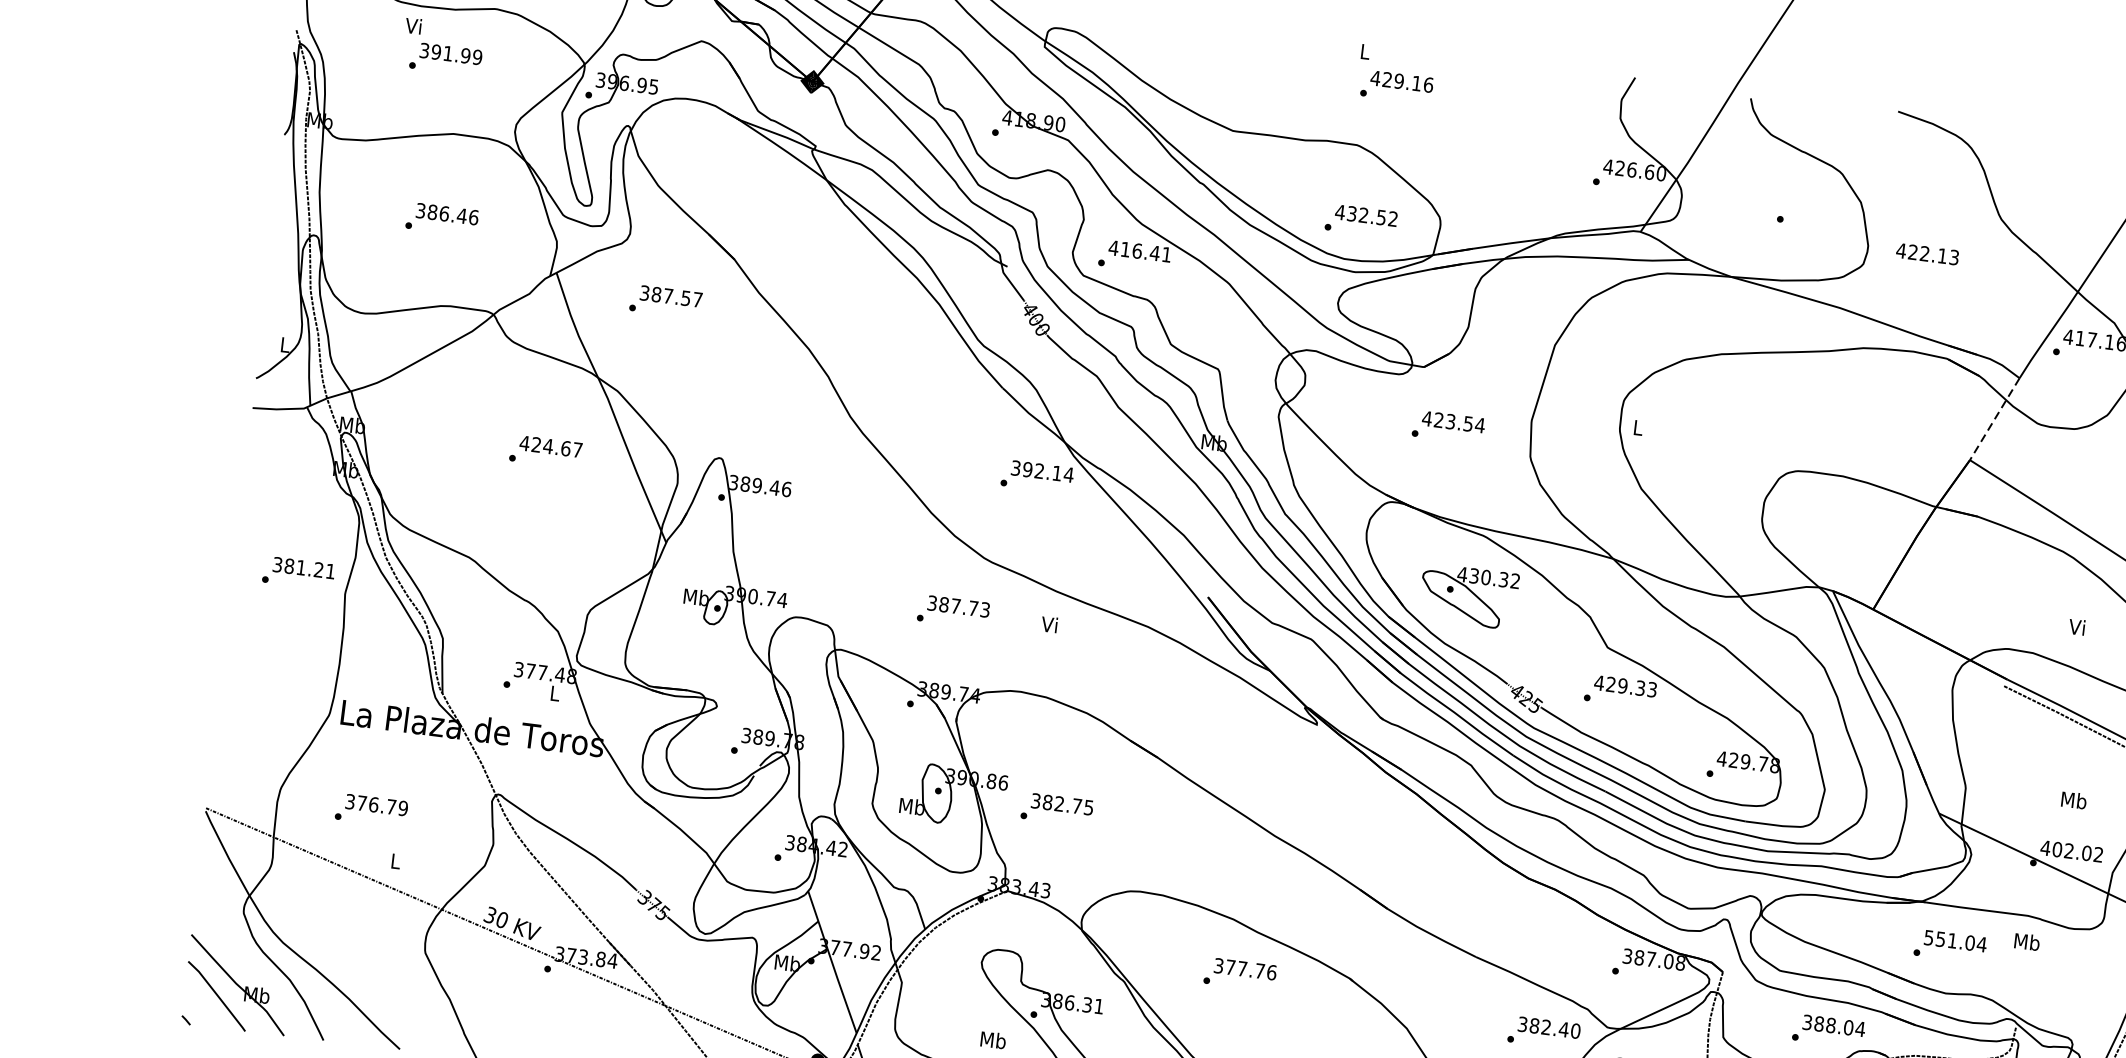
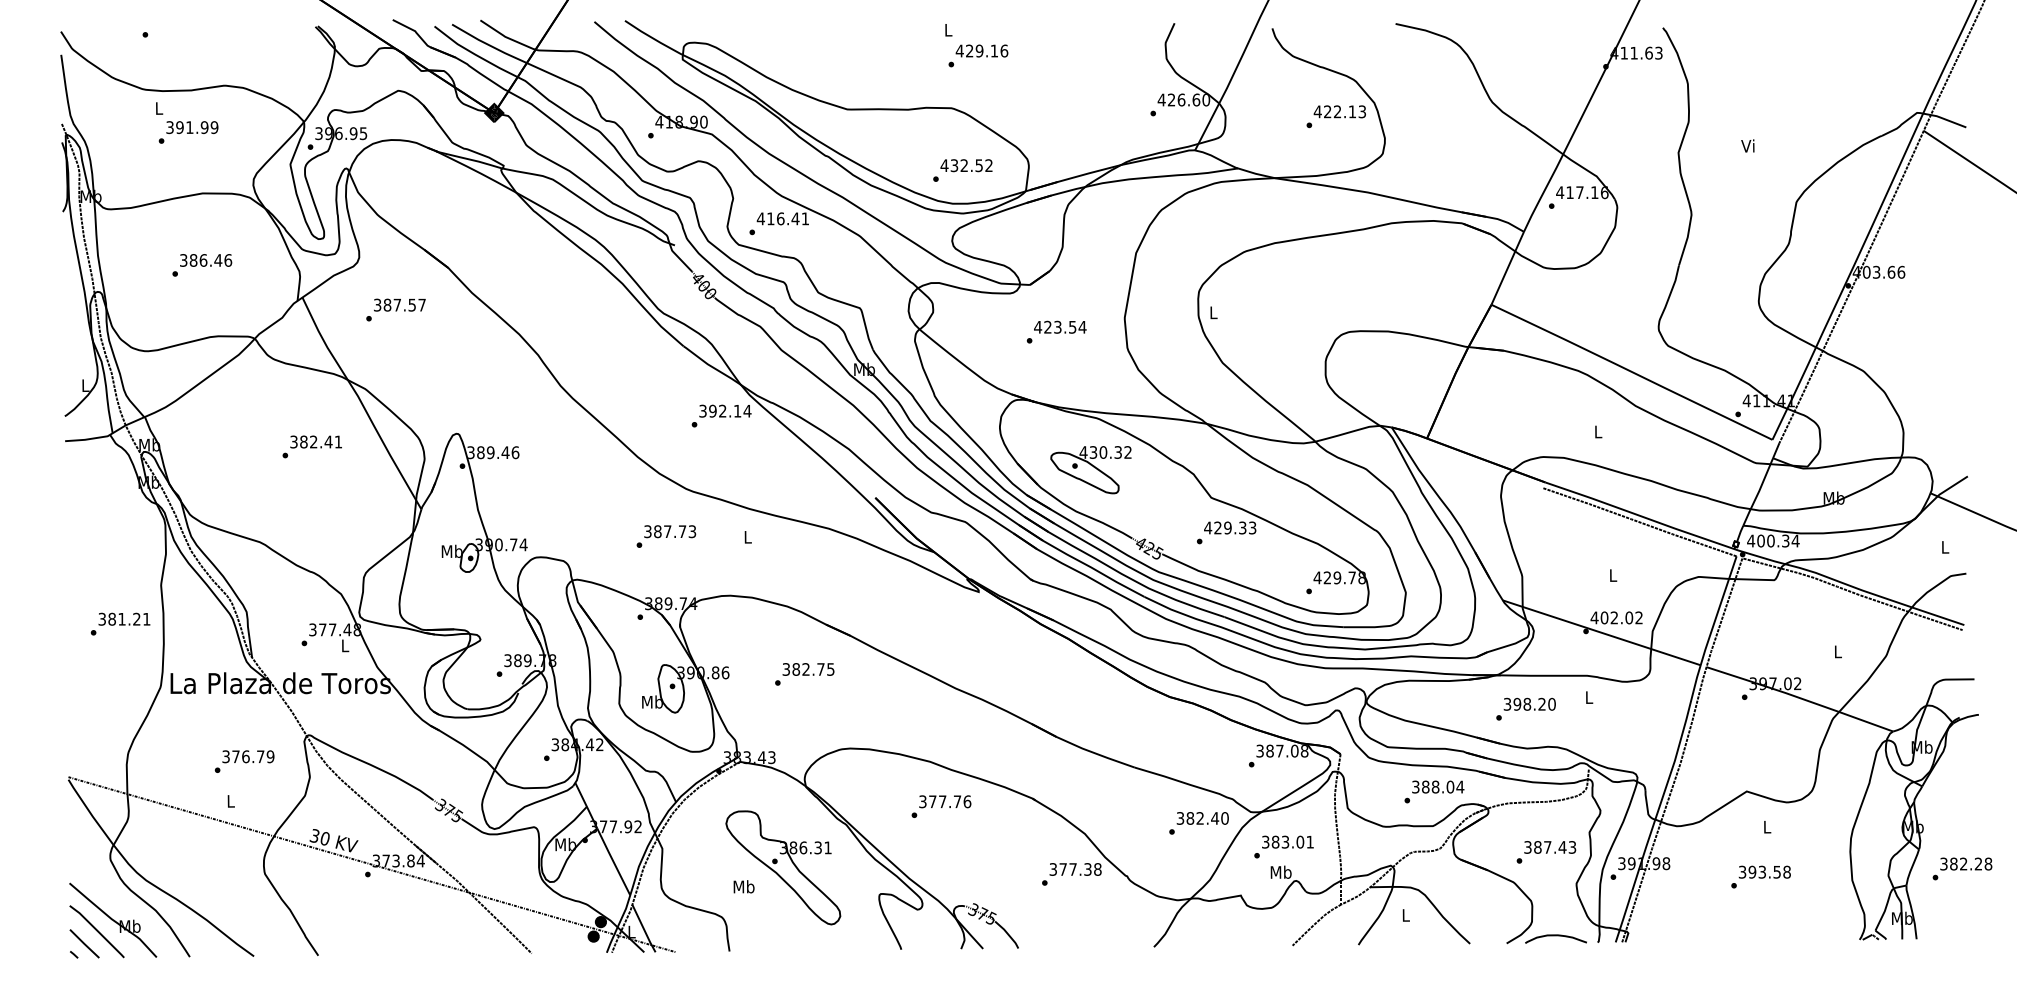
text: (412, 24) -> (157, 107), Vi -> L
text: (1927, 253) -> (1339, 111), moved
line: (1994, 419) -> (1507, 268), dashed -> solid
text: (550, 446) -> (315, 441), 424.67 -> 382.41
text: (298, 572) -> (120, 623), moved
text: (1048, 623) -> (746, 536), Vi -> L
text: (2077, 626) -> (1597, 431), Vi -> L
text: (2073, 799) -> (1612, 574), Mb -> L
text: (1056, 809) -> (804, 674), moved
text: (371, 810) -> (244, 761), moved
text: (1956, 940) -> (1530, 703), 551.04 -> 398.20
text: (2026, 941) -> (1588, 697), Mb -> L
line: (200, 1008) -> (84, 943), added

